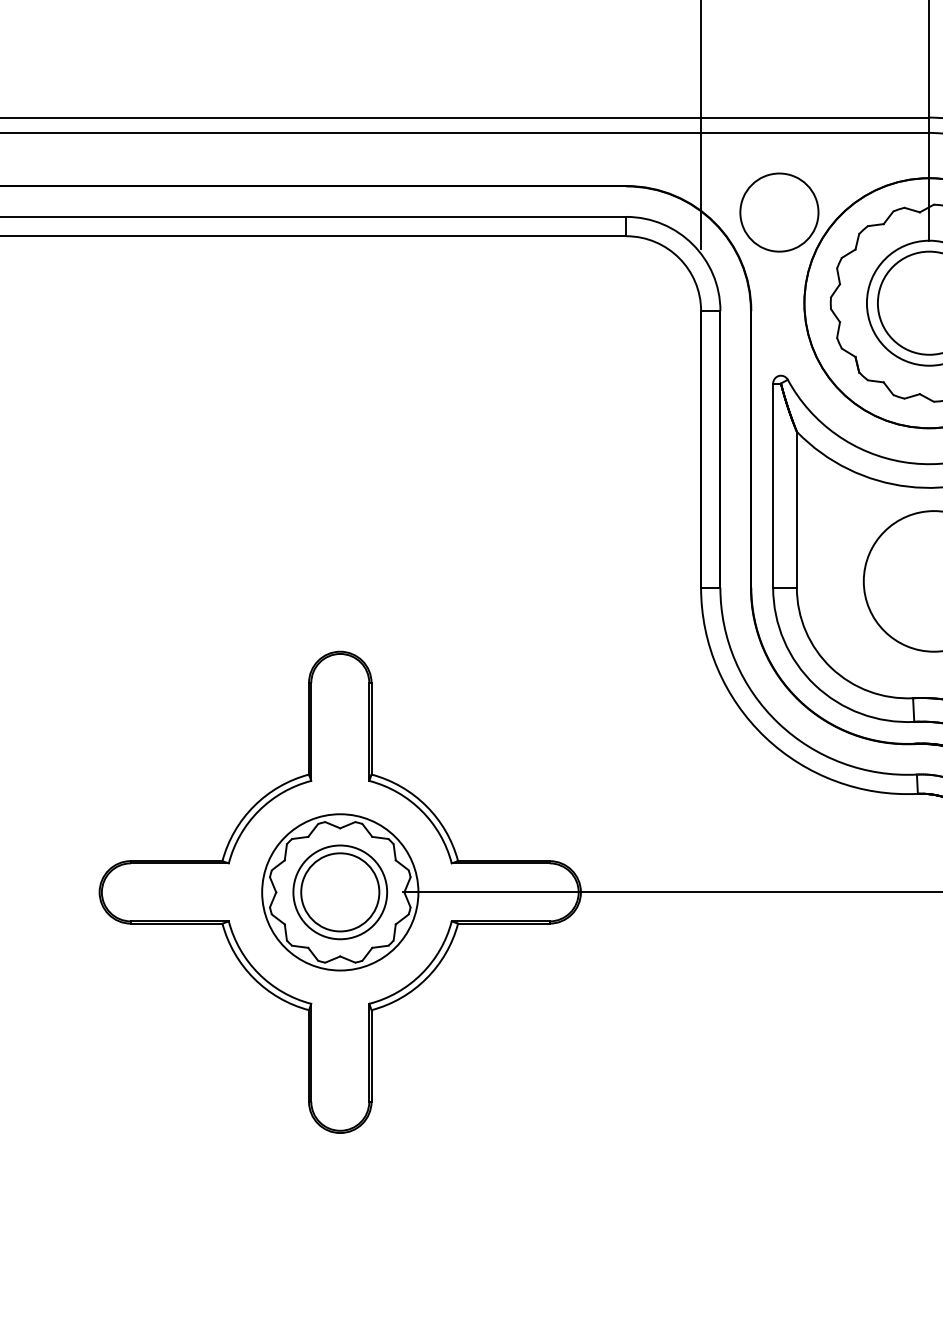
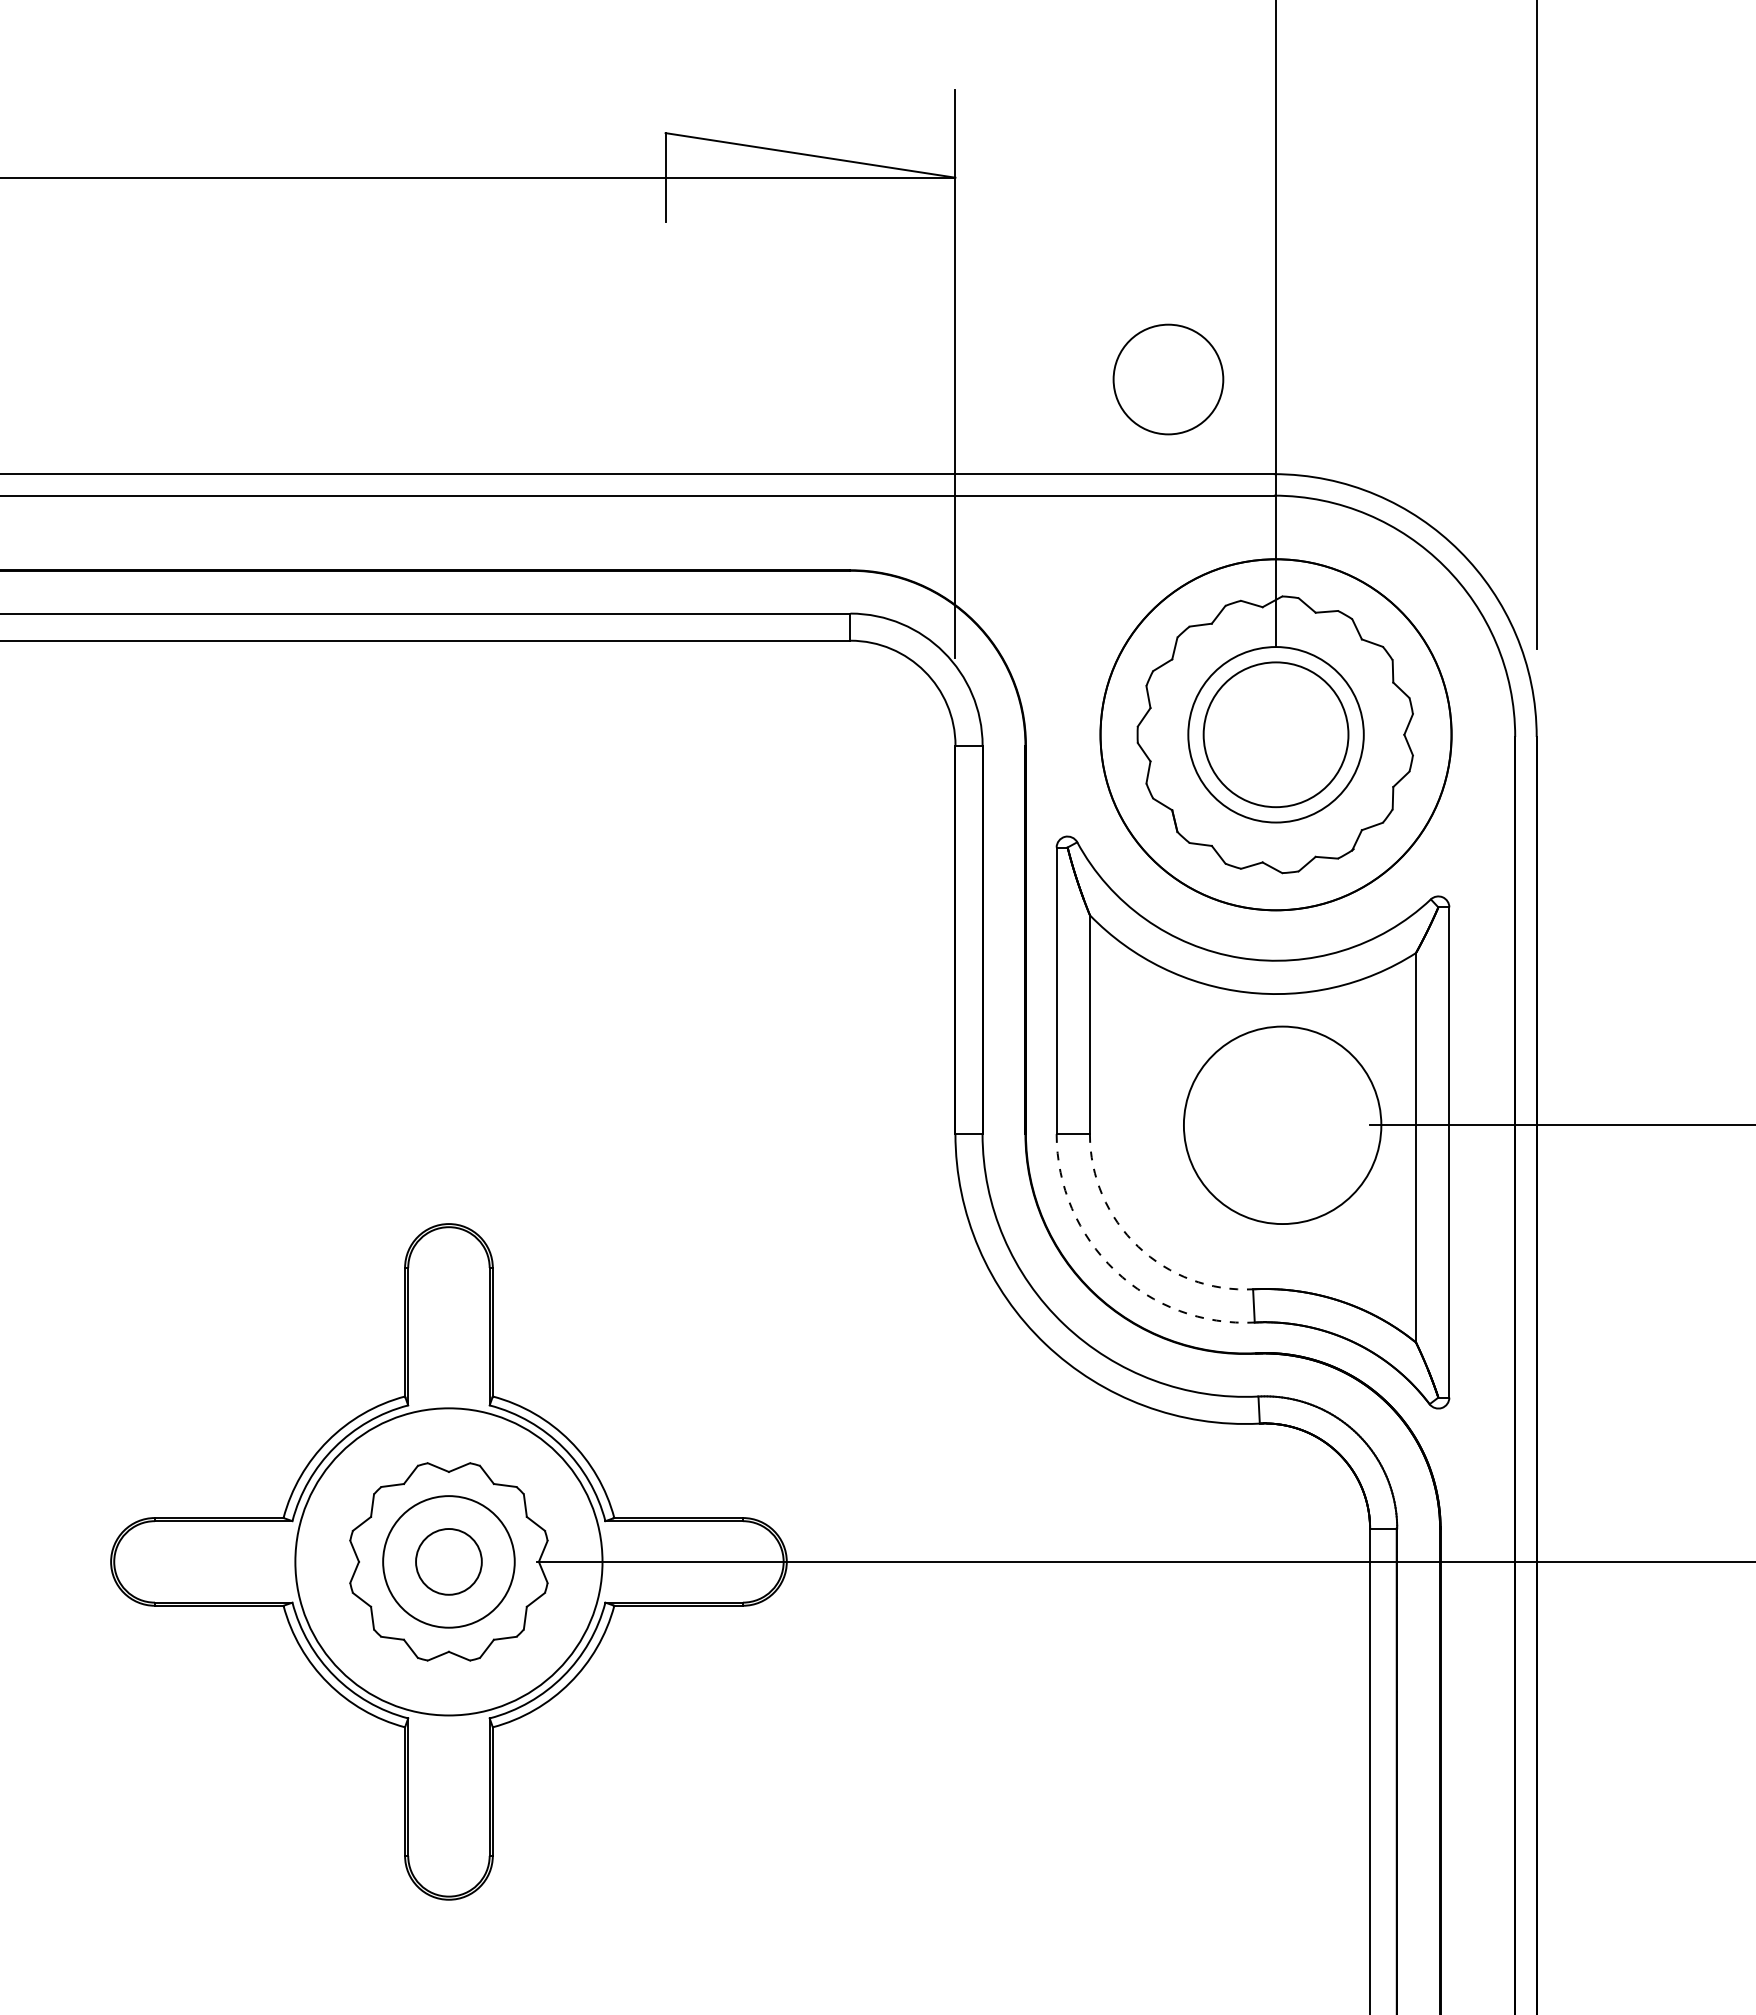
circle: (779, 212) -> (1168, 379), moved
arc: (831, 667) -> (1138, 1246), solid -> dashed
arc: (815, 684) -> (1115, 1270), solid -> dashed
circle: (339, 892) -> (448, 1561), size x0.6
circle: (339, 892) -> (448, 1561), size x1.4

